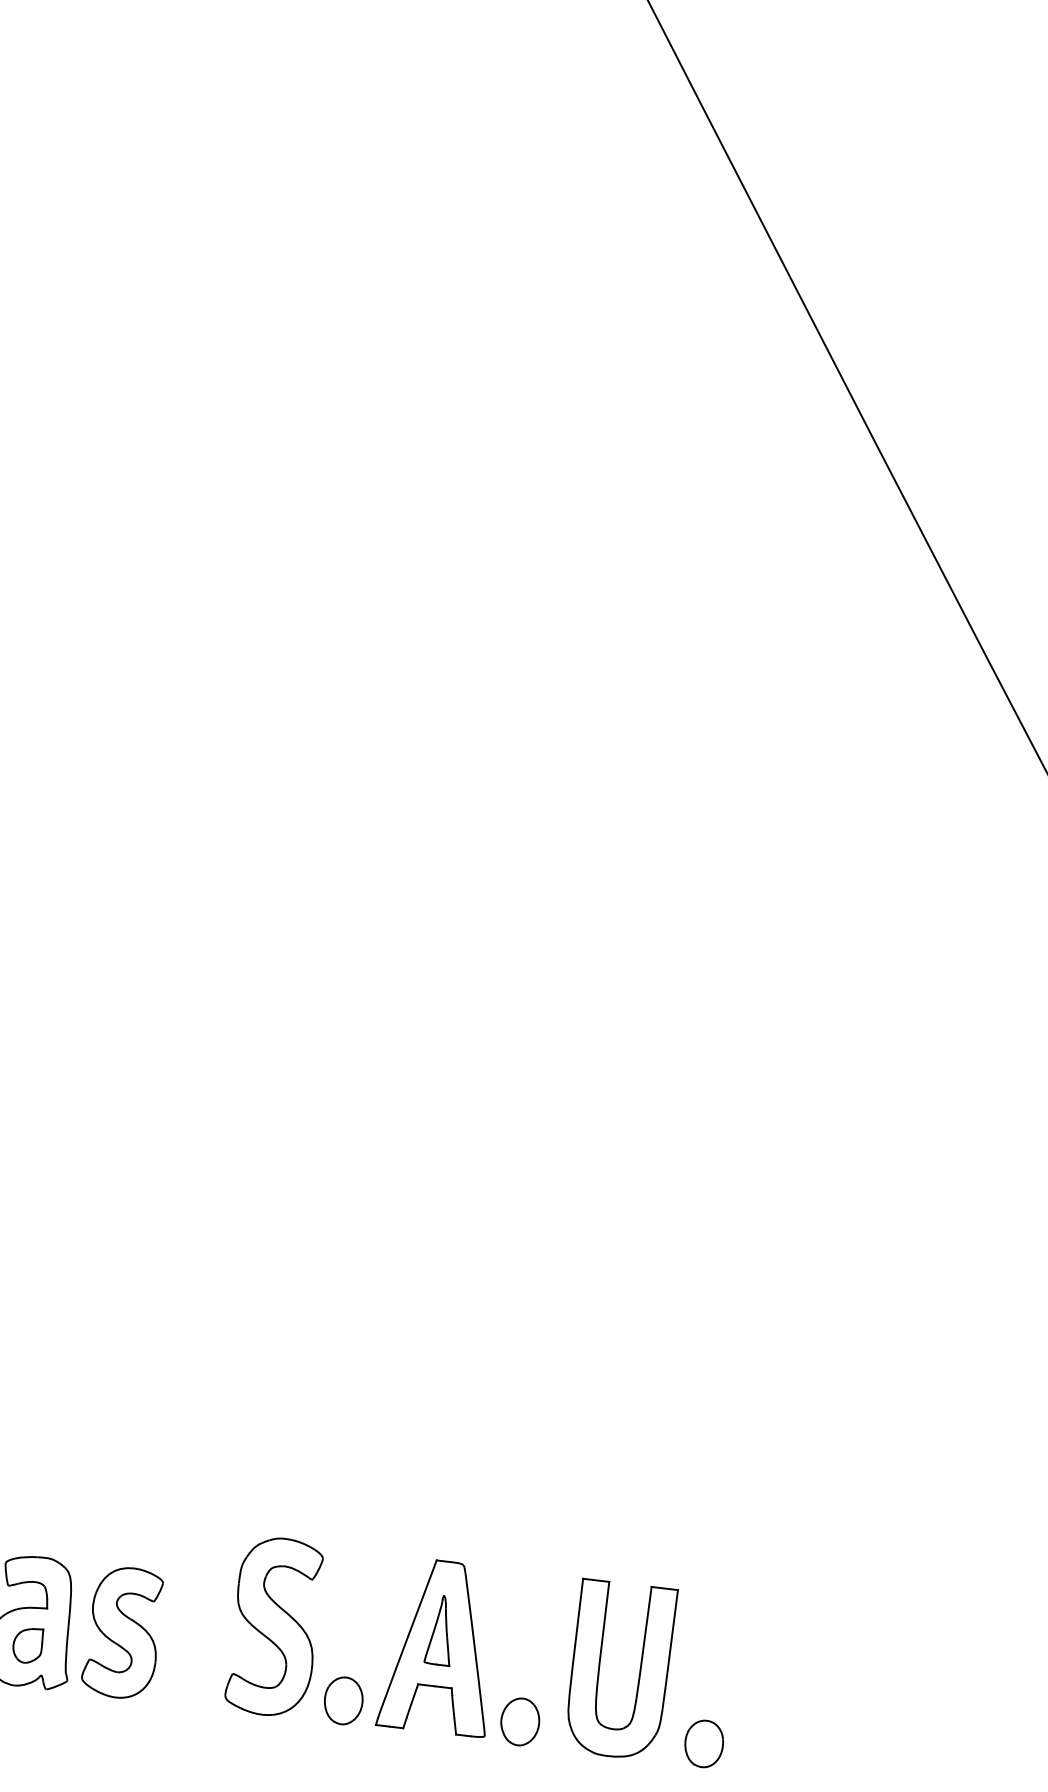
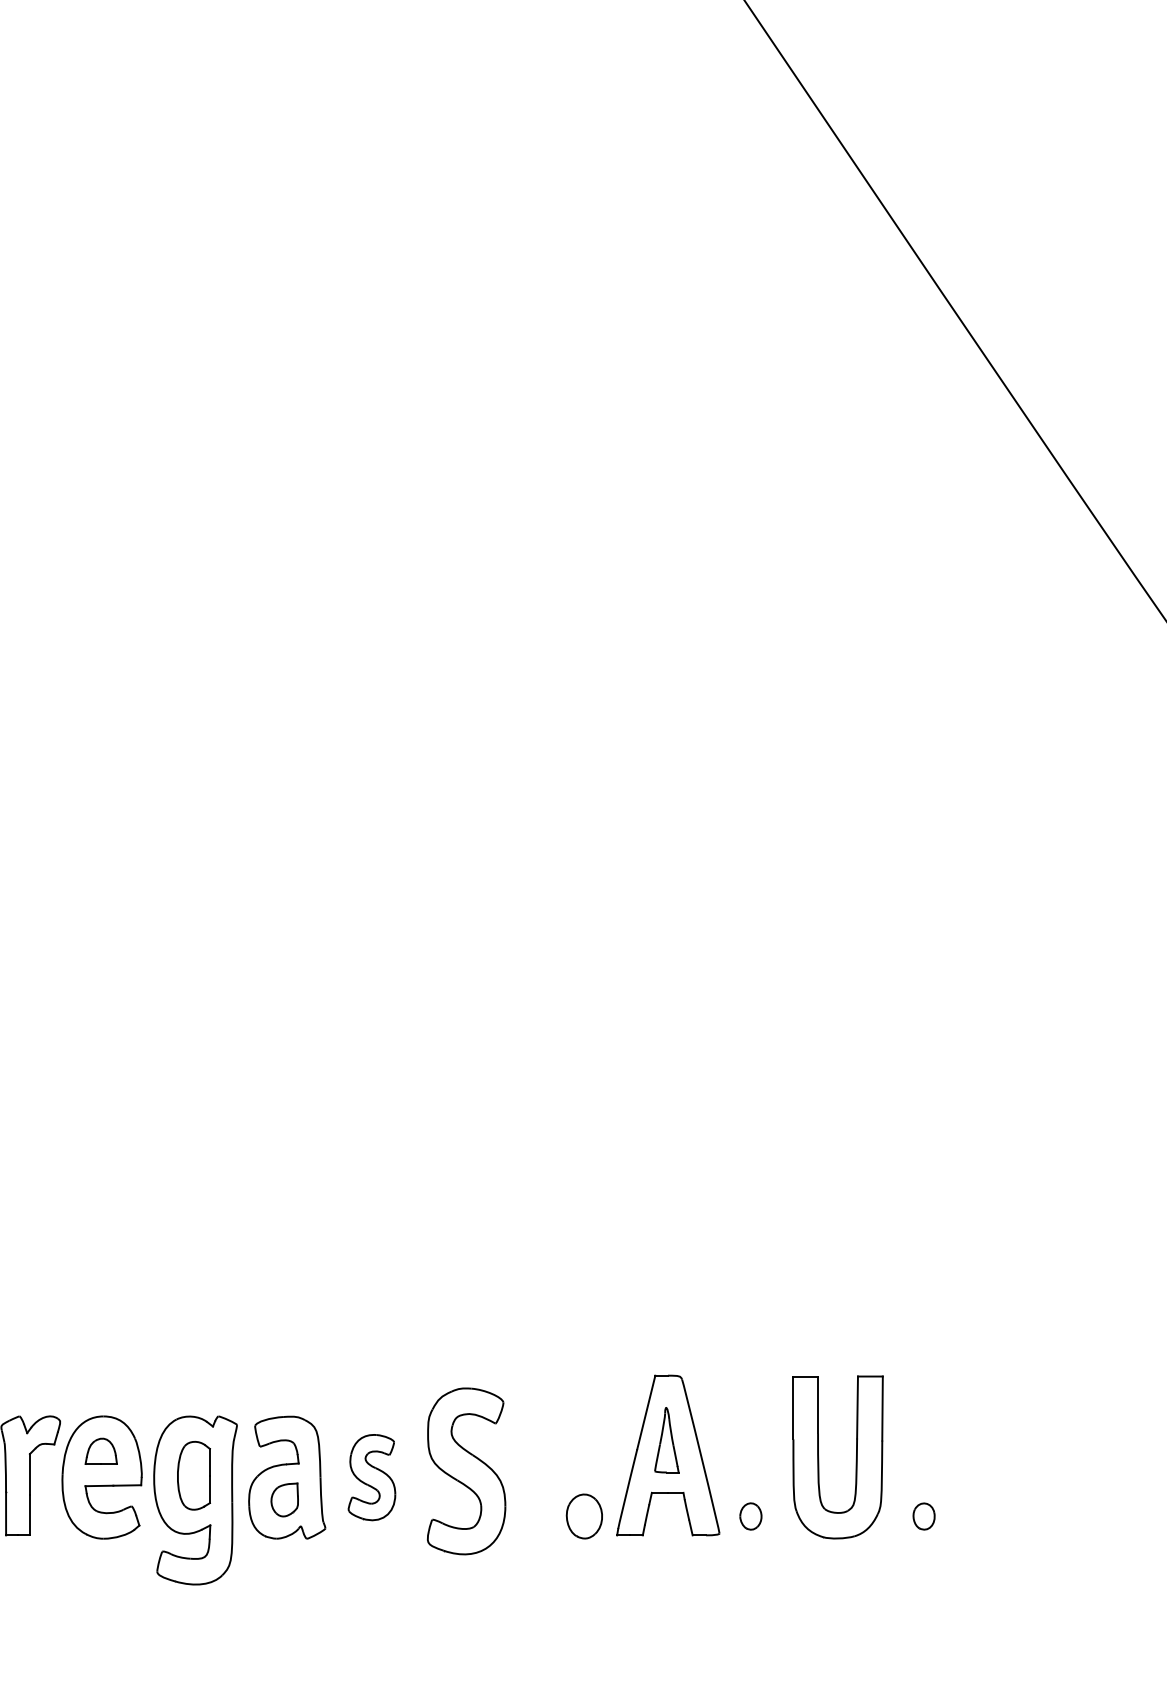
part: (275, 1627) -> (466, 1471), moved
part: (122, 1632) -> (371, 1477), size x0.7
part: (519, 1721) -> (750, 1516), size x0.6
part: (703, 1743) -> (923, 1516), size x0.6

